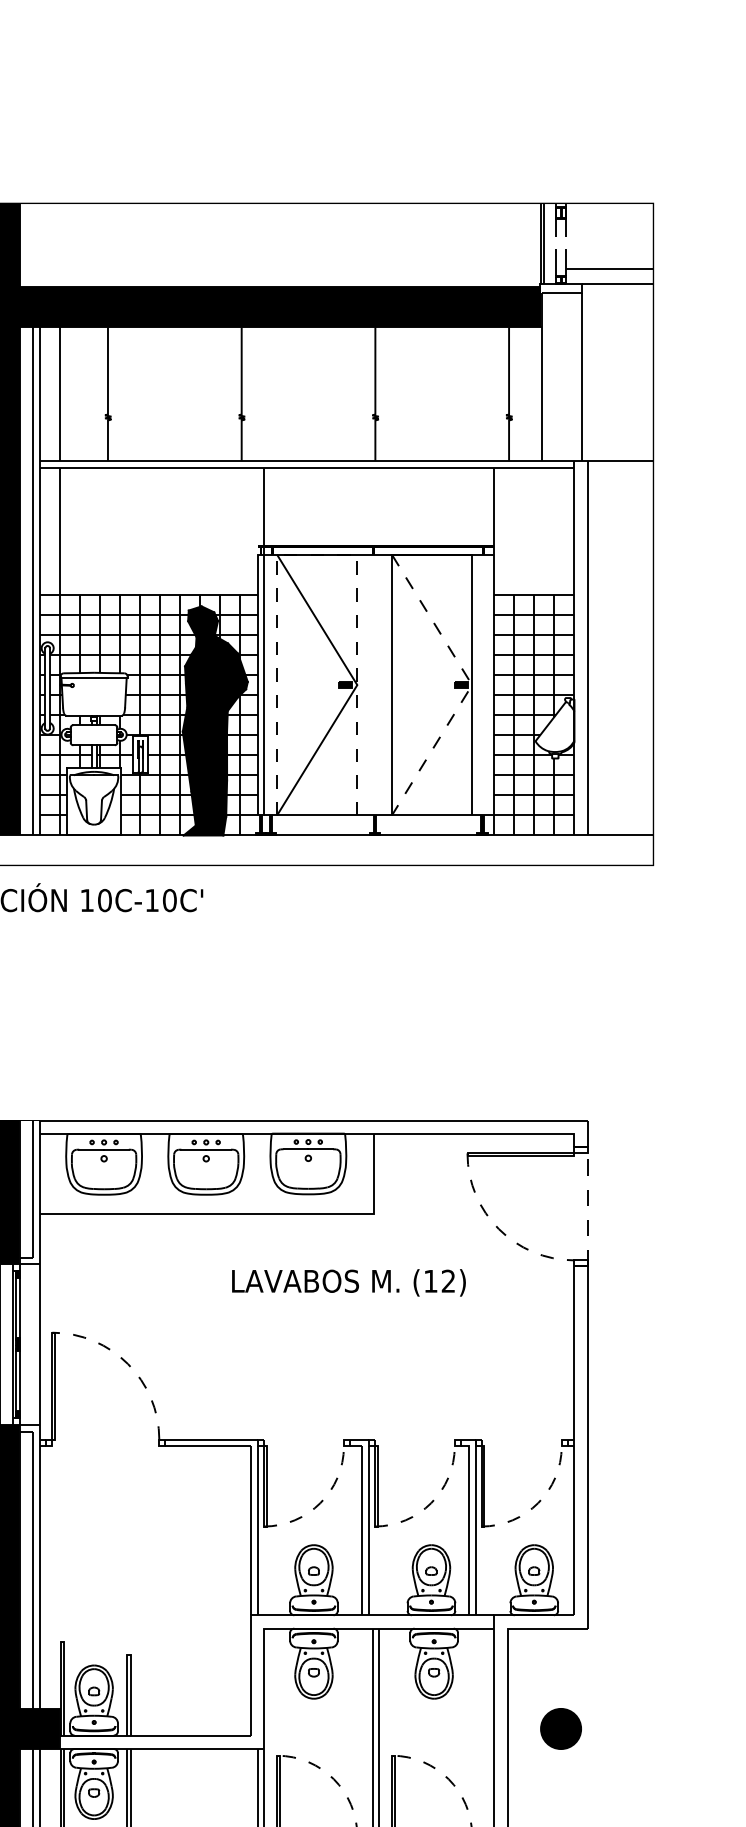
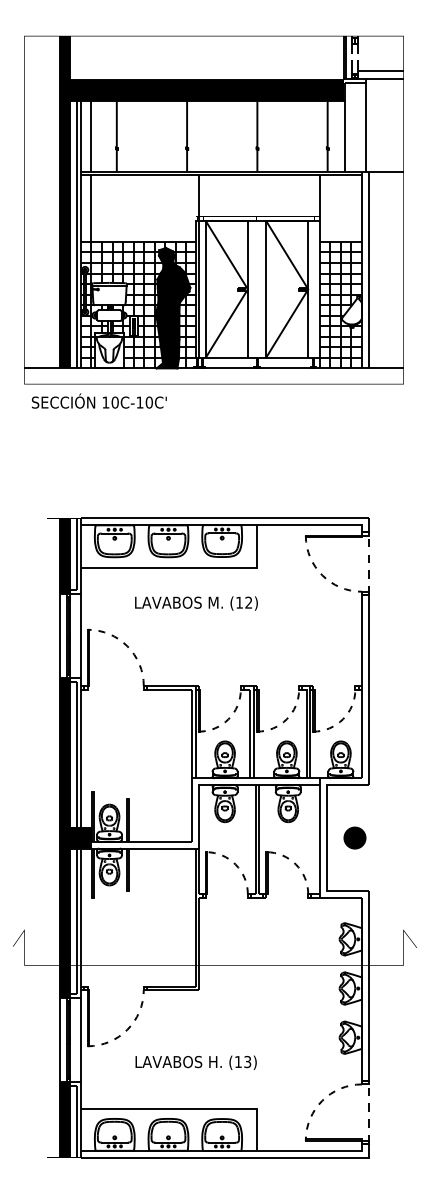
line: (316, 554) -> (226, 220), dashed -> solid
line: (472, 685) -> (308, 289), dashed -> solid
text: (348, 1282) -> (196, 603), moved

